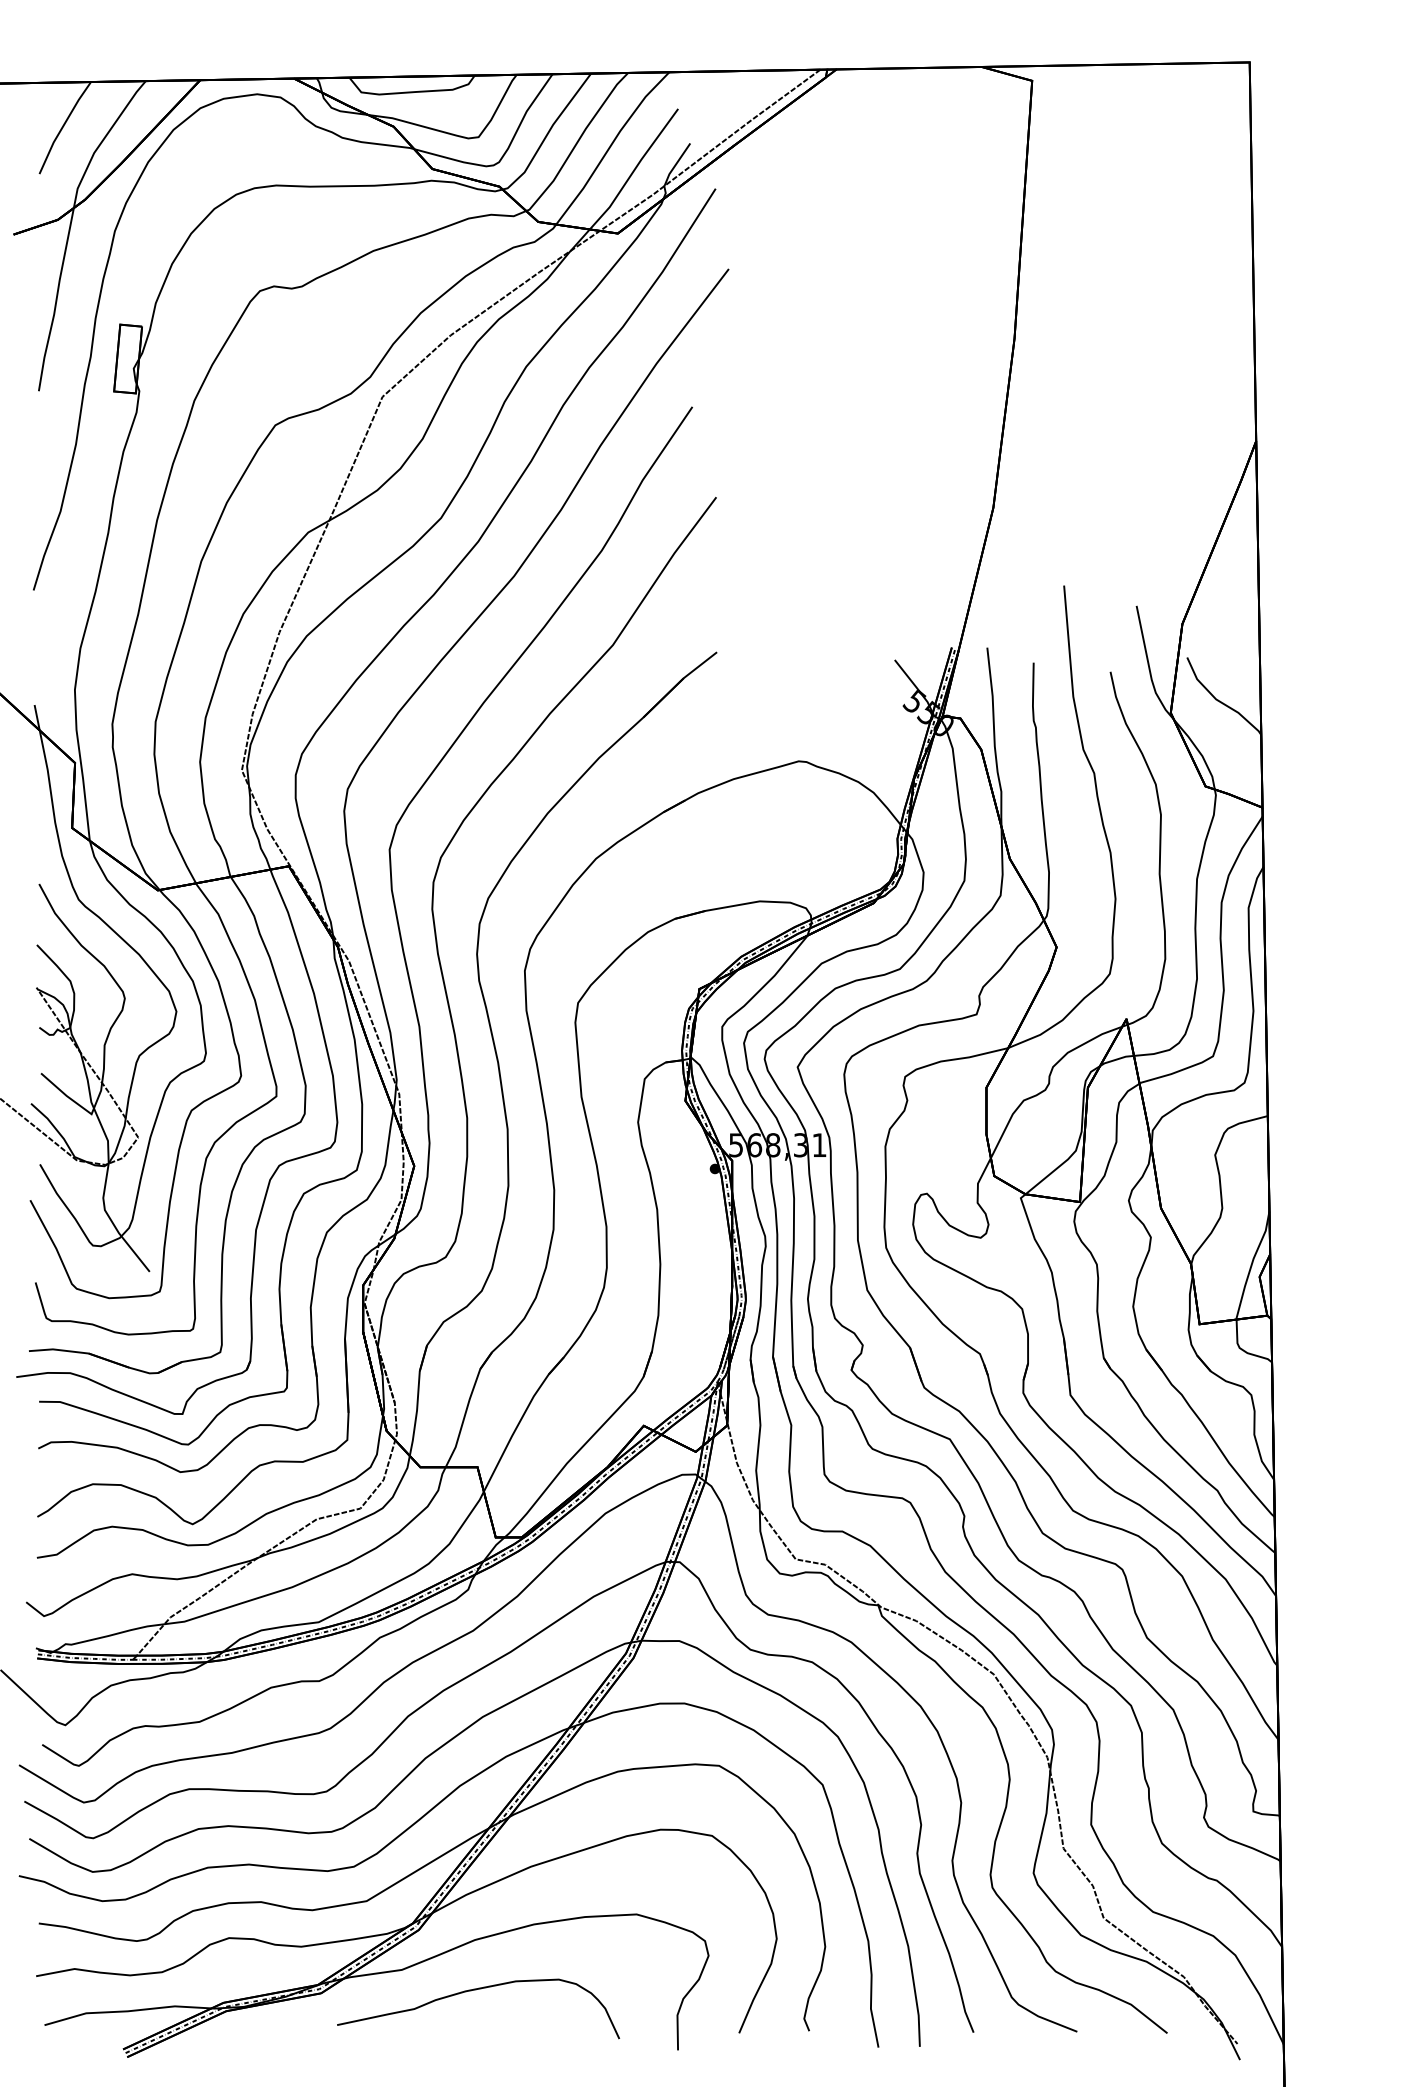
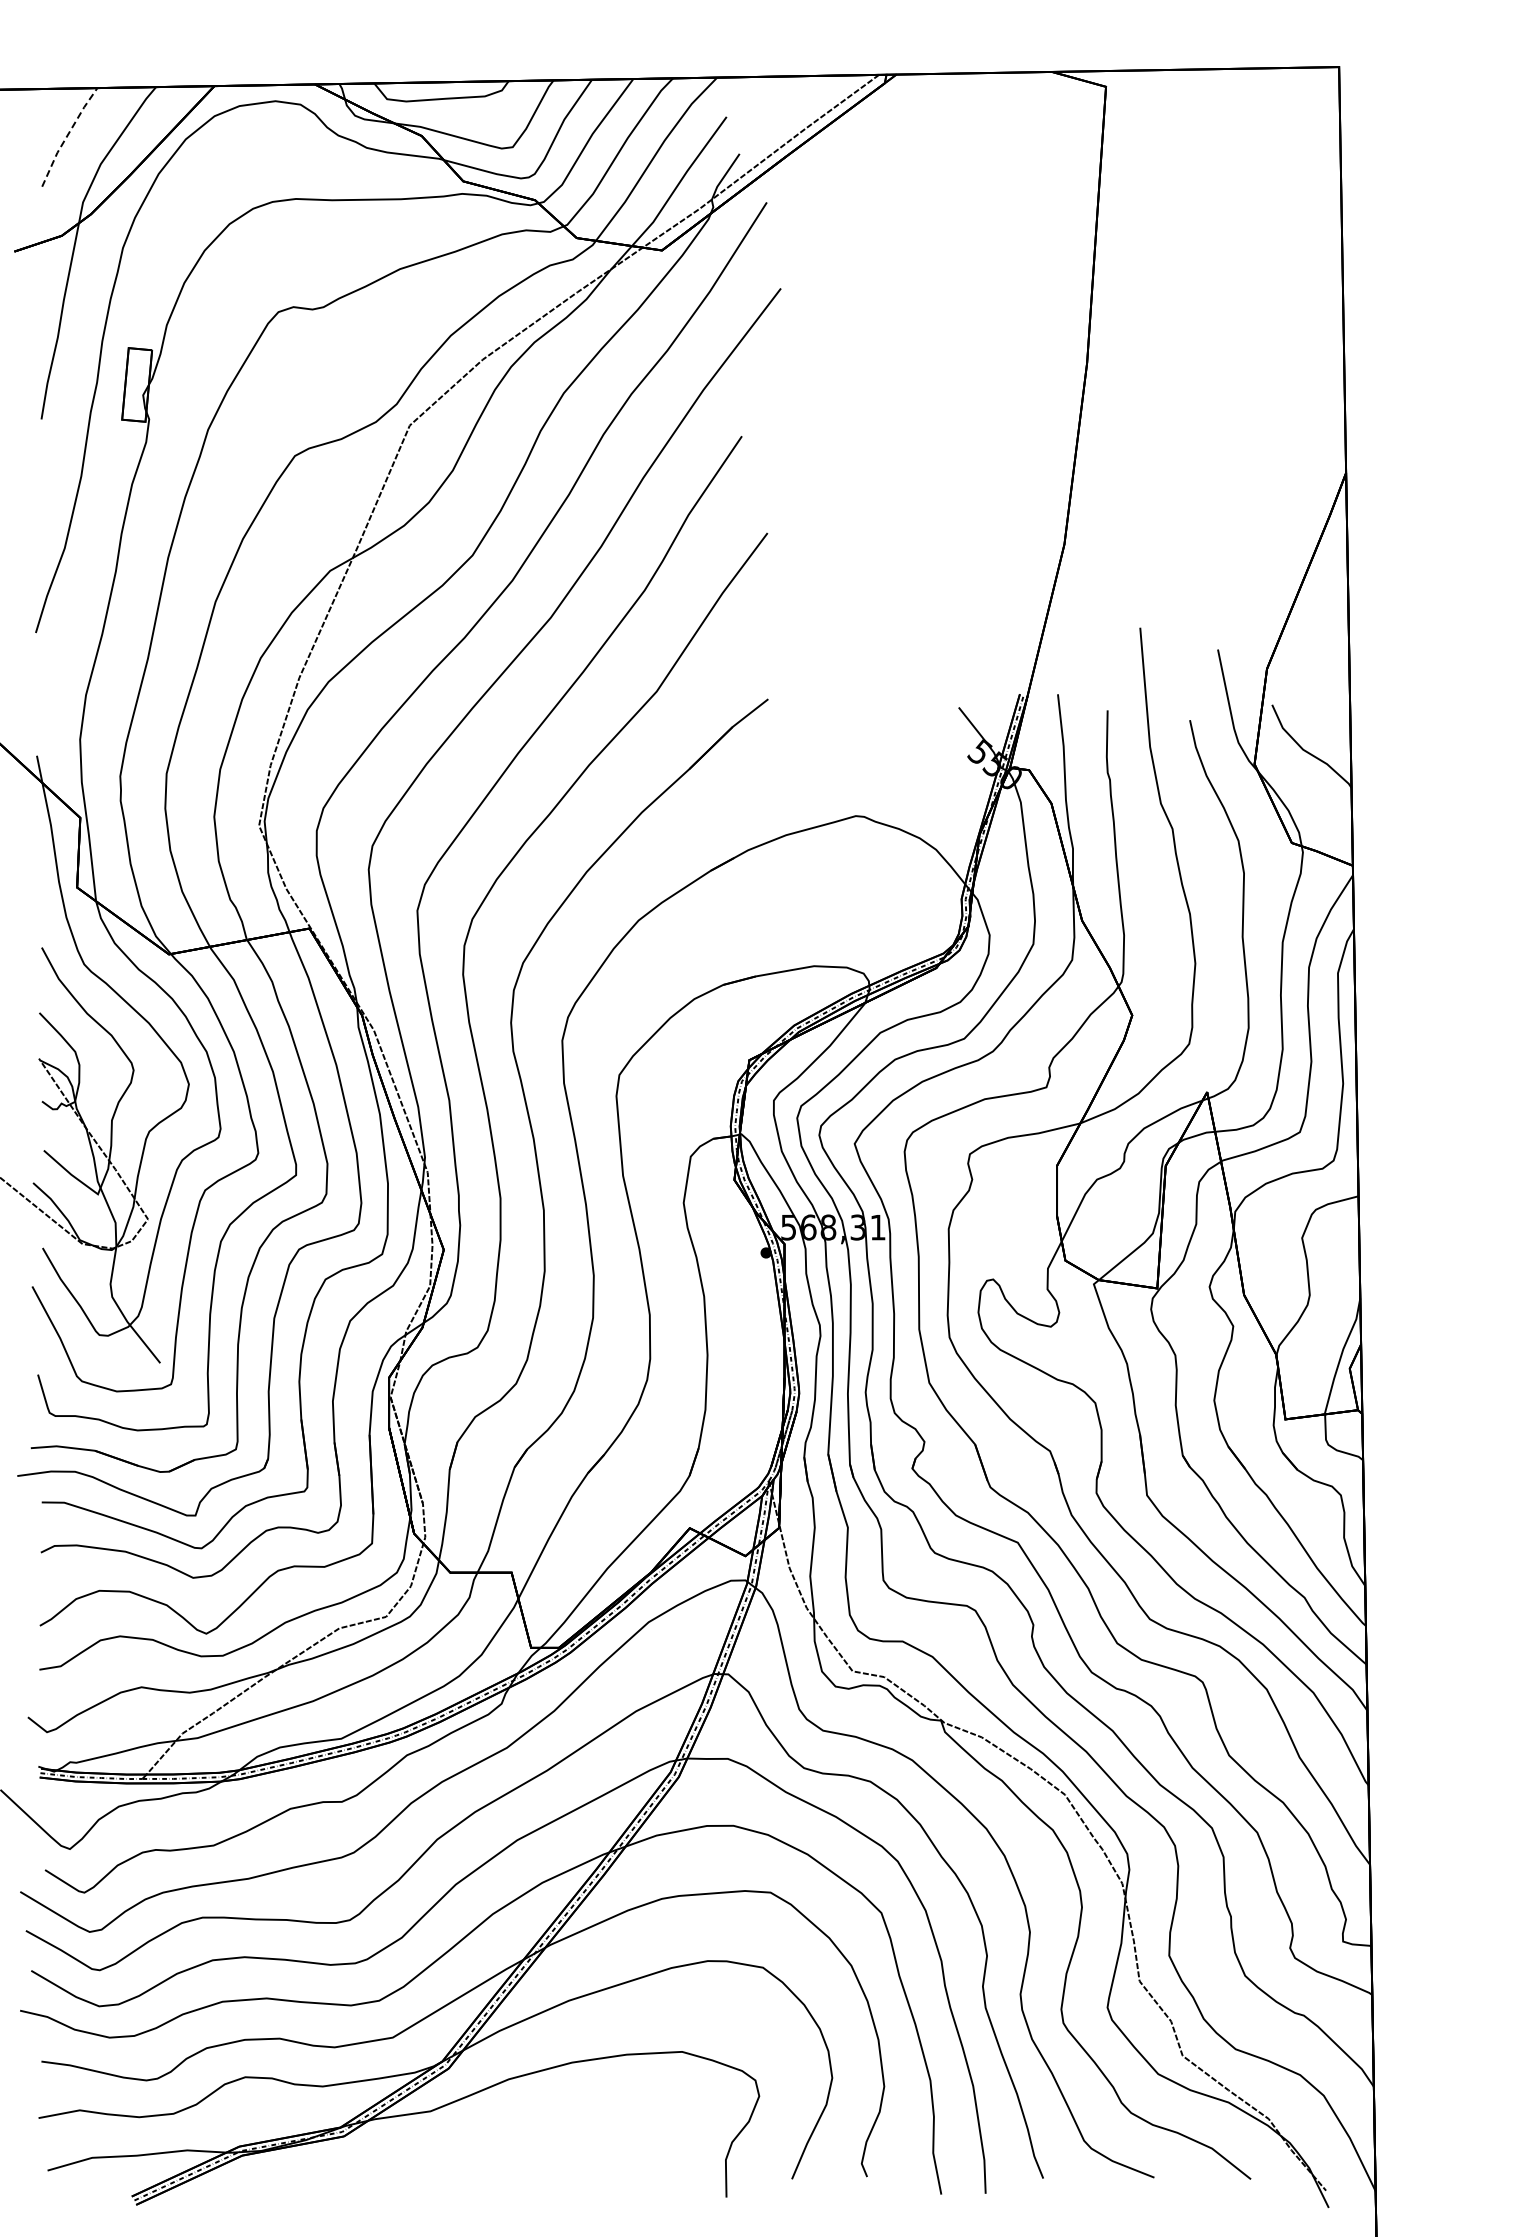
line: (63, 126) -> (67, 135), solid -> dashed
curve: (475, 1990) -> (509, 2133), removed

